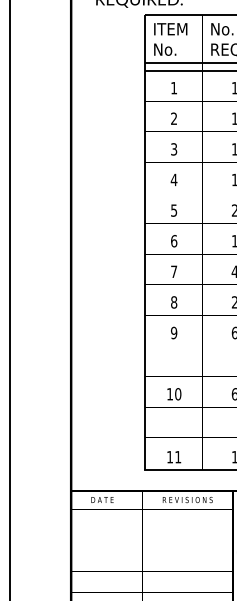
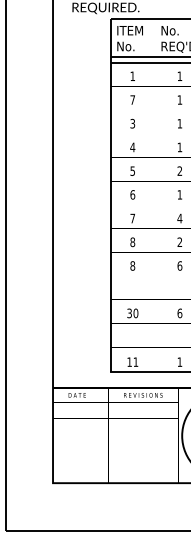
text: (173, 118) -> (132, 99), 2 -> 7
text: (173, 332) -> (132, 265), 9 -> 8
text: (169, 394) -> (129, 313), 10 -> 30

